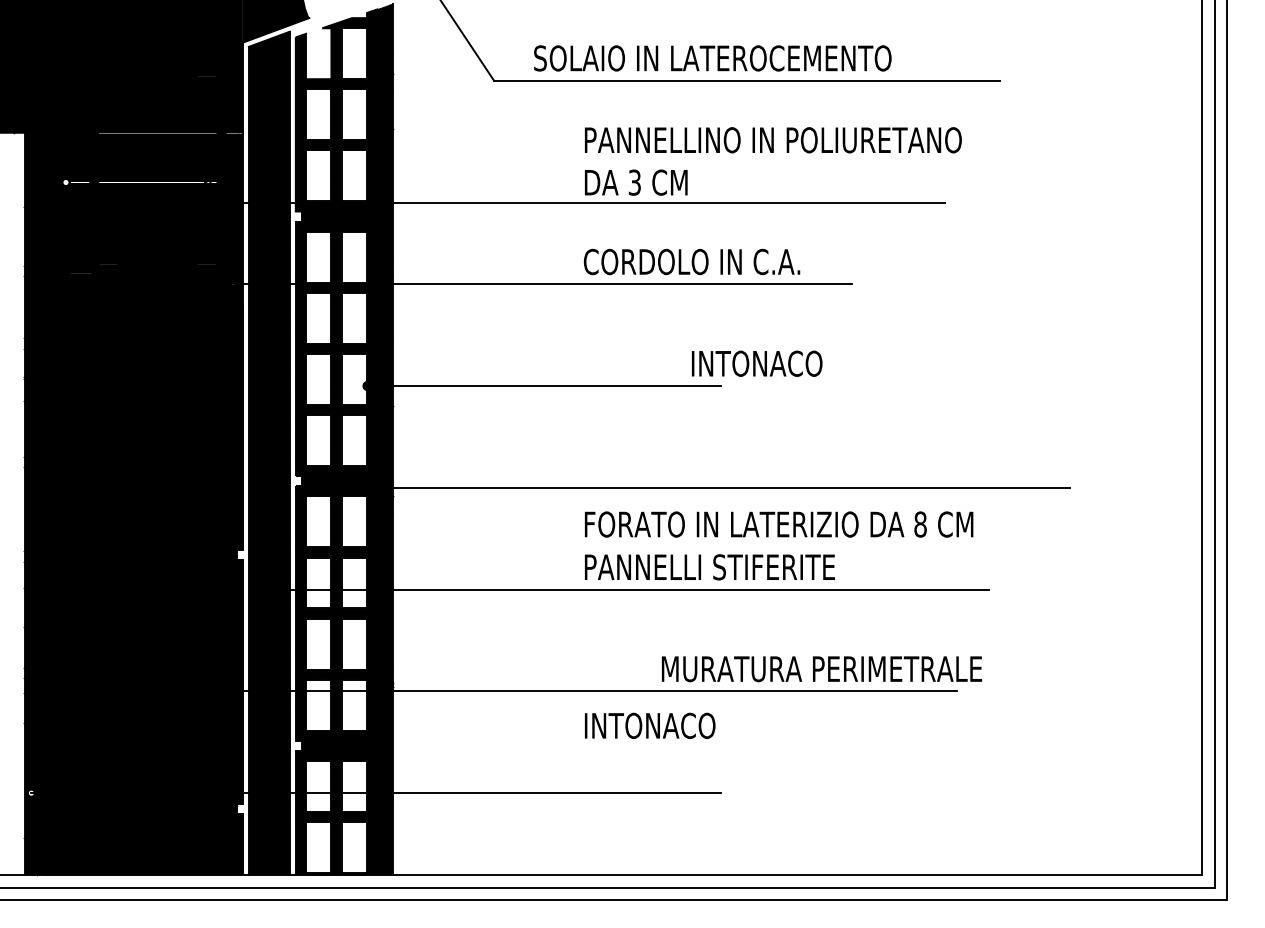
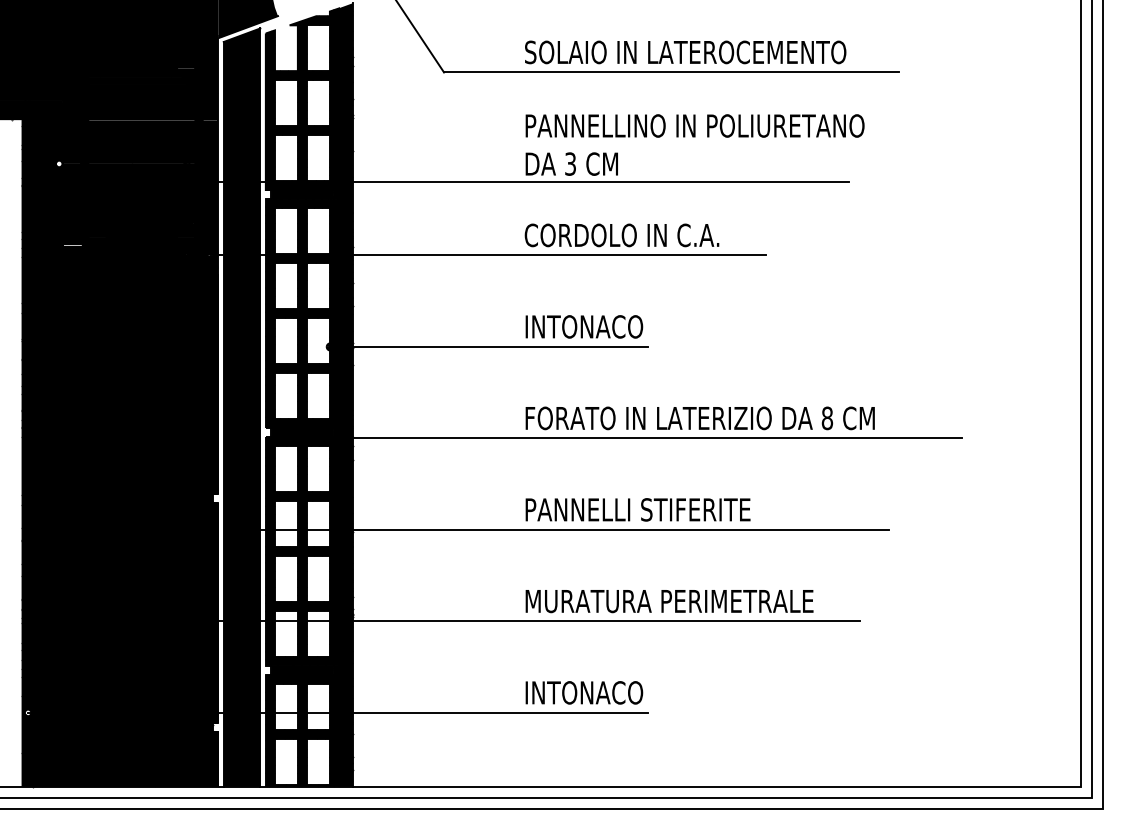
text: (712, 58) -> (685, 52), moved
text: (757, 363) -> (584, 326), moved
text: (779, 524) -> (700, 418), moved
text: (822, 669) -> (670, 601), moved
text: (650, 725) -> (584, 692), moved

